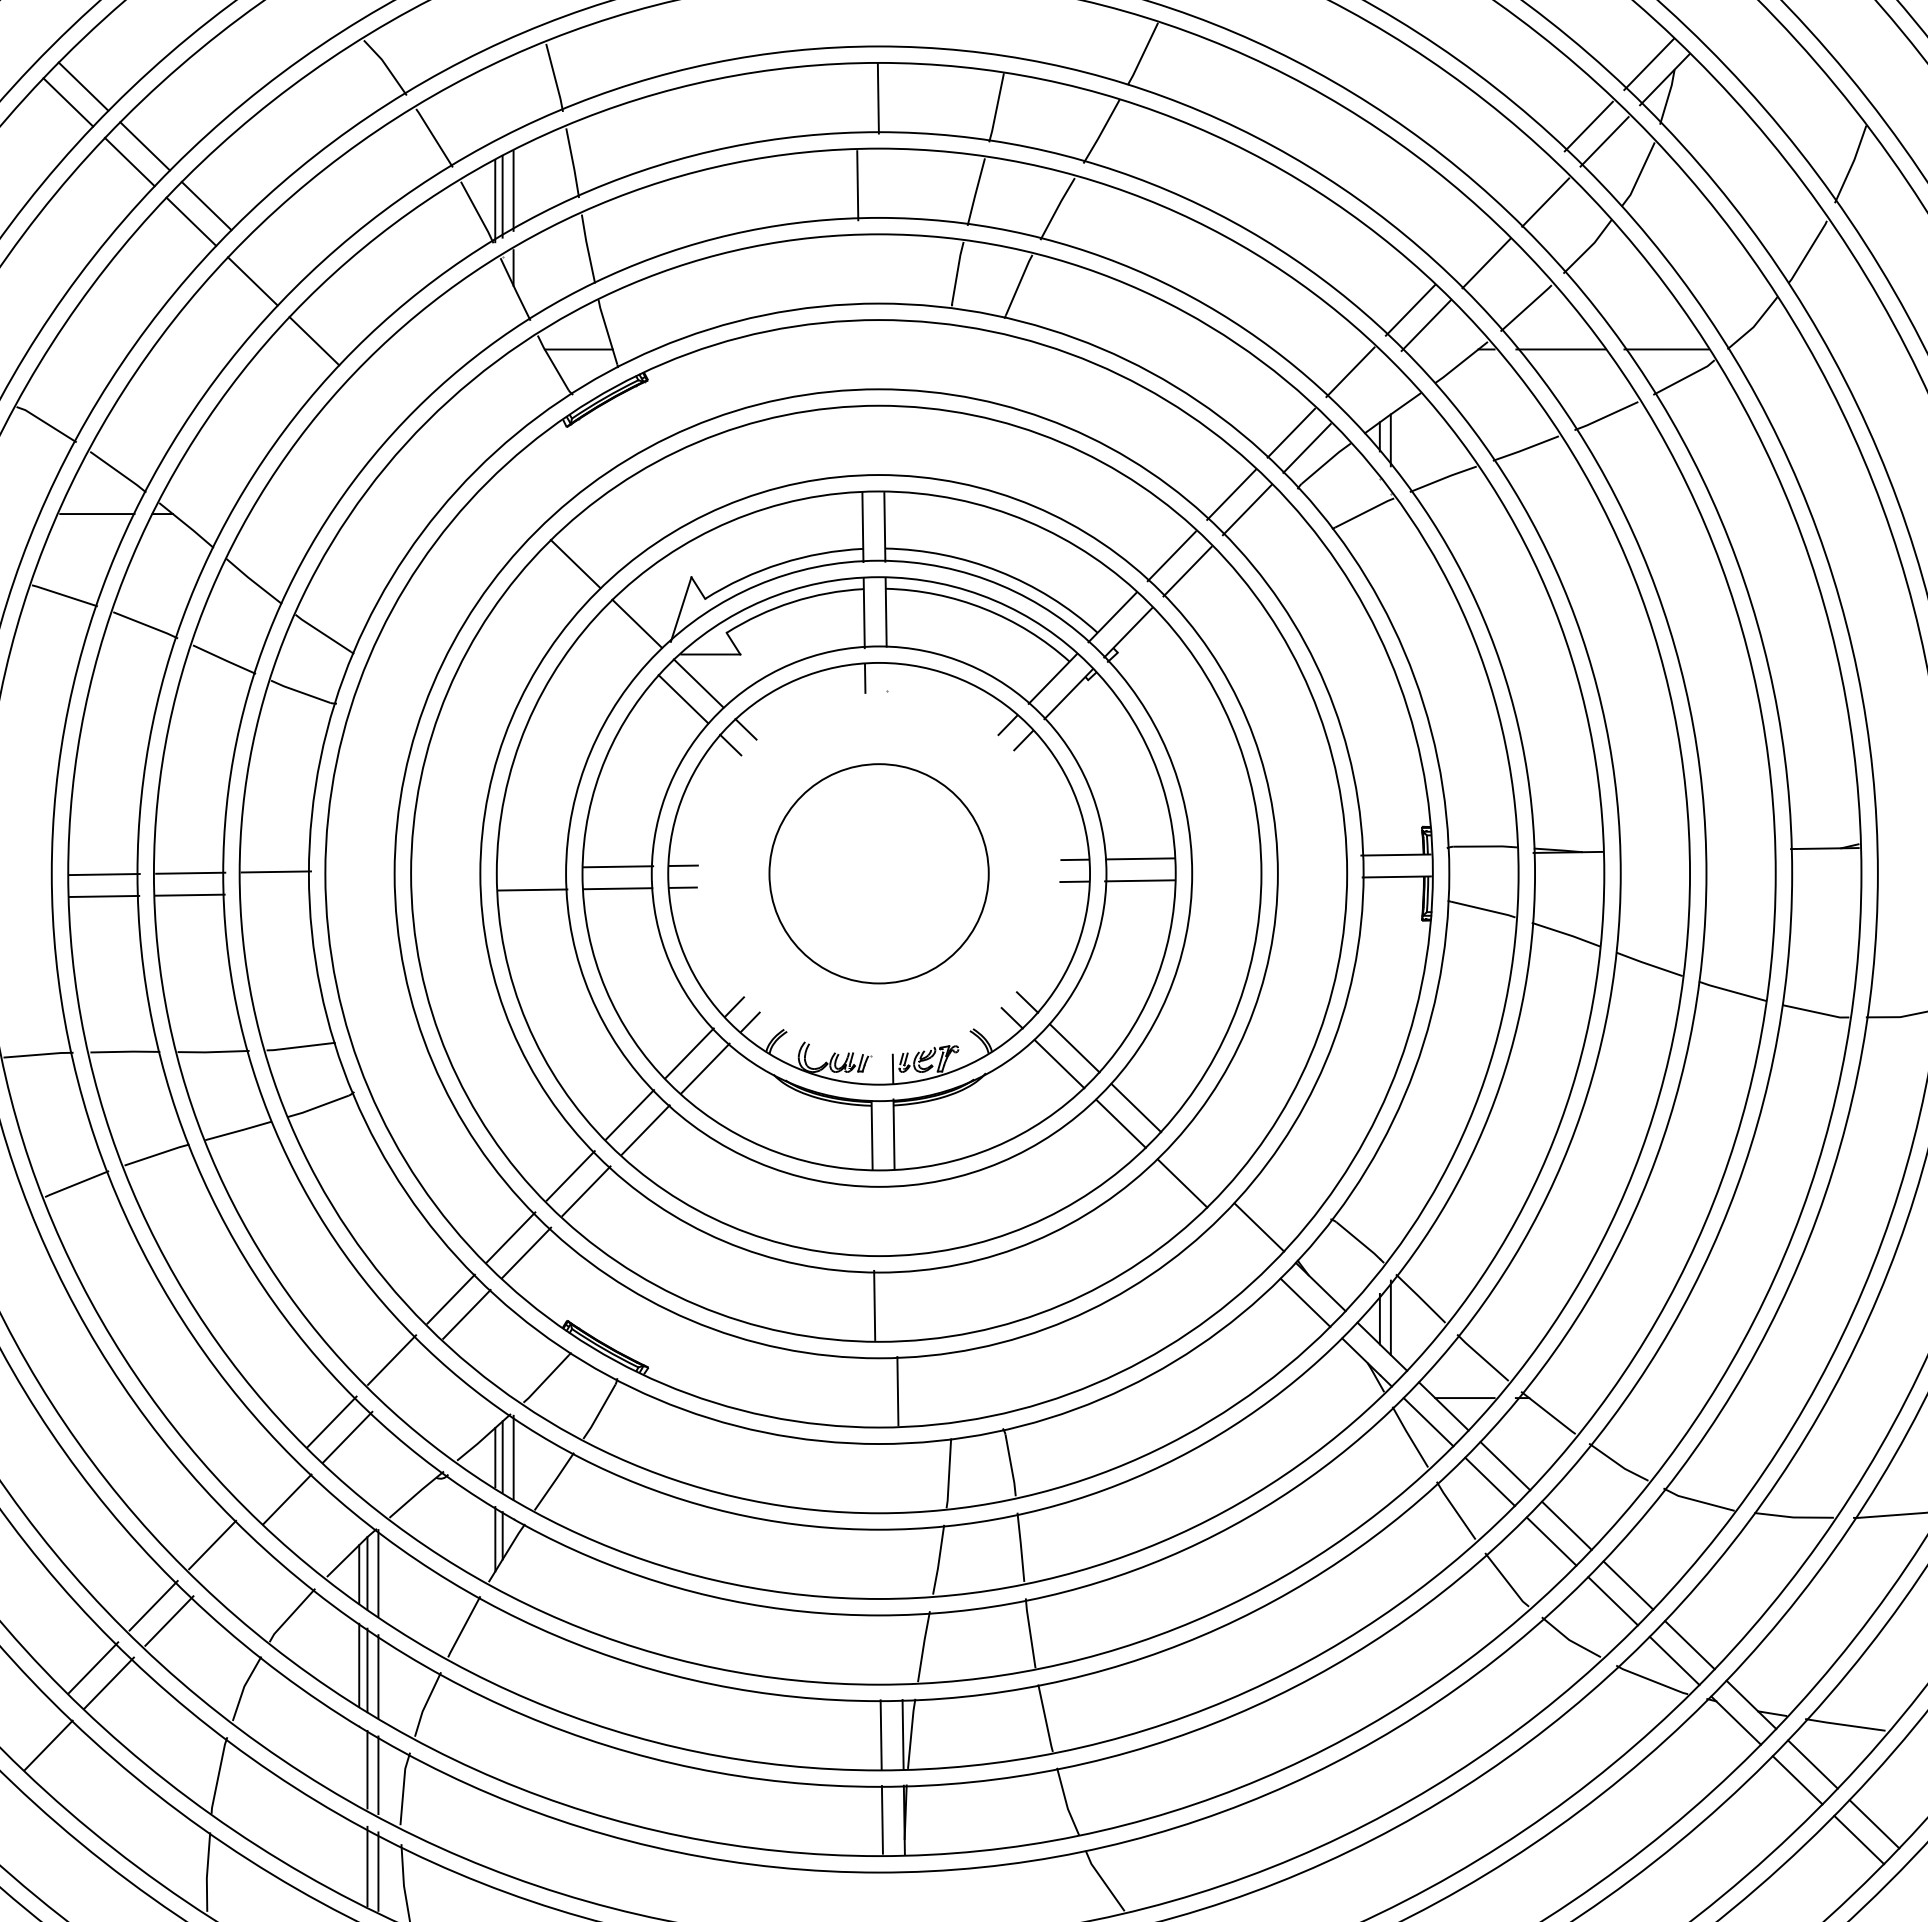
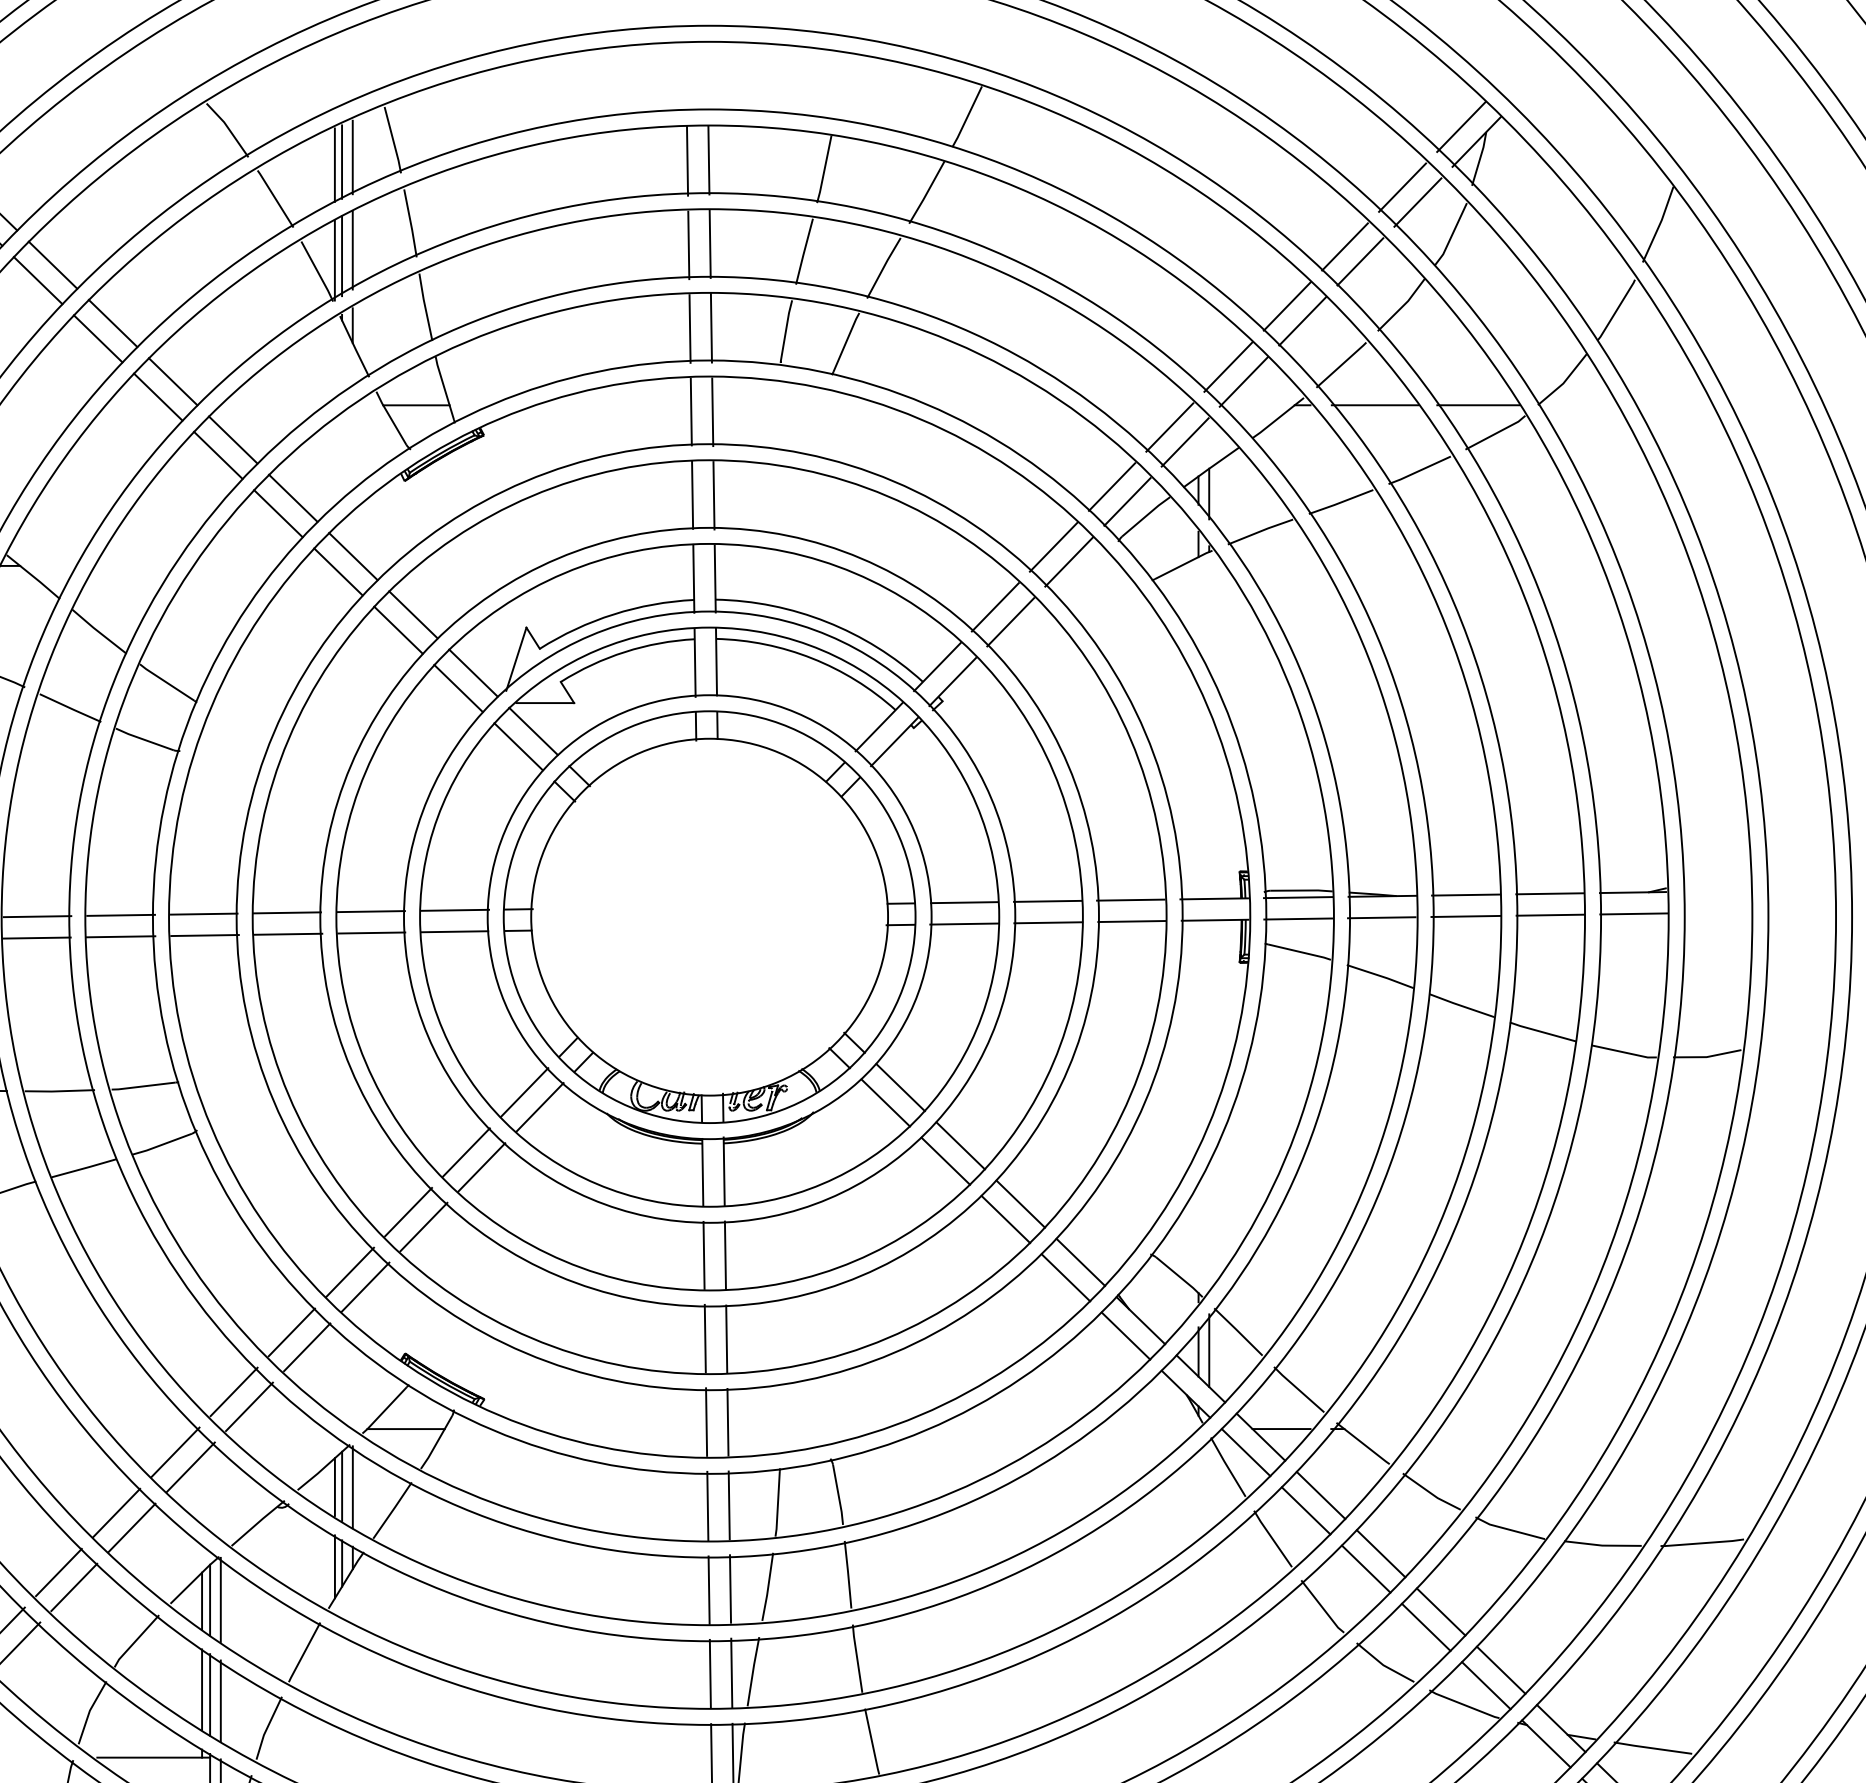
line: (513, 95) -> (352, 157), added
line: (856, 99) -> (687, 161), added
line: (502, 100) -> (341, 162), added
line: (495, 103) -> (335, 165), added
line: (879, 184) -> (710, 244), added
line: (1529, 187) -> (1344, 247), added
line: (1470, 248) -> (1287, 306), added
line: (267, 265) -> (112, 323), added
line: (880, 270) -> (710, 328), added
line: (858, 271) -> (689, 329), added
line: (329, 325) -> (173, 381), added
line: (859, 356) -> (690, 412), added
line: (881, 356) -> (711, 412), added
line: (391, 384) -> (233, 439), added
line: (1366, 387) -> (1185, 442), added
line: (375, 400) -> (217, 455), added
line: (861, 441) -> (692, 495), added
line: (883, 441) -> (713, 495), added
line: (452, 444) -> (293, 498), added
line: (437, 460) -> (278, 513), added
line: (514, 504) -> (353, 556), added
line: (498, 520) -> (338, 572), added
line: (560, 579) -> (398, 629), added
line: (621, 639) -> (458, 688), added
line: (1739, 849) -> (1549, 893), added
line: (1653, 850) -> (1465, 894), added
line: (1481, 853) -> (1297, 897), added
line: (1309, 855) -> (1129, 899), added
line: (1224, 857) -> (1046, 901), added
line: (532, 867) -> (371, 911), added
line: (446, 868) -> (287, 912), added
line: (361, 870) -> (204, 913), added
line: (1825, 870) -> (1633, 913), added
line: (1739, 871) -> (1549, 914), added
line: (1653, 872) -> (1465, 915), added
circle: (878, 873) -> (709, 916), size x1.67
line: (1567, 873) -> (1381, 916), added
line: (1481, 875) -> (1297, 918), added
line: (1311, 877) -> (1131, 920), added
line: (1225, 879) -> (1047, 922), added
line: (447, 890) -> (288, 933), added
line: (361, 892) -> (204, 935), added
line: (276, 893) -> (121, 936), added
line: (1197, 1167) -> (1020, 1203), added
line: (872, 1219) -> (703, 1254), added
line: (894, 1220) -> (724, 1255), added
line: (1243, 1243) -> (1065, 1278), added
line: (896, 1305) -> (726, 1338), added
line: (407, 1375) -> (249, 1406), added
line: (875, 1390) -> (706, 1421), added
line: (567, 1398) -> (405, 1429), added
line: (898, 1475) -> (728, 1504), added
line: (876, 1476) -> (707, 1505), added
line: (271, 1484) -> (116, 1513), added
line: (227, 1560) -> (73, 1587), added
line: (900, 1561) -> (730, 1588), added
line: (878, 1562) -> (709, 1589), added
line: (901, 1647) -> (731, 1672), added
line: (879, 1648) -> (710, 1673), added
line: (309, 1734) -> (153, 1757), added

